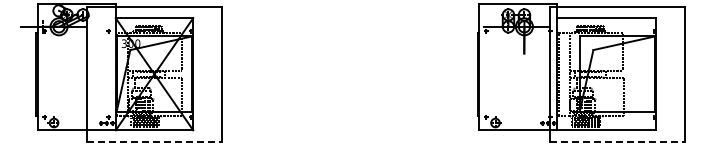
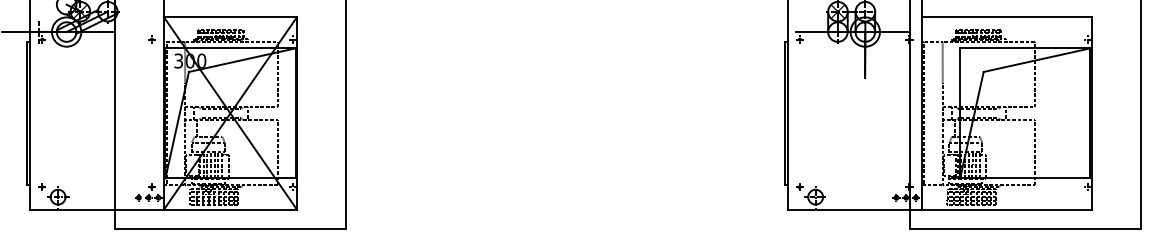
line: (155, 141) -> (232, 228), dashed -> solid
line: (618, 141) -> (1026, 228), dashed -> solid

